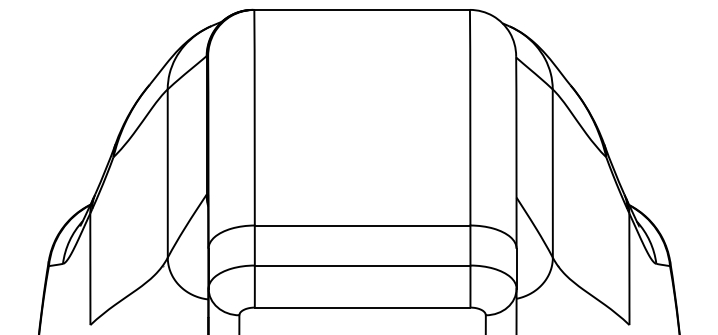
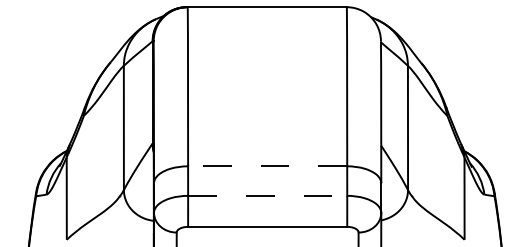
line: (362, 225) -> (267, 166), solid -> dashed
line: (362, 265) -> (267, 195), solid -> dashed

